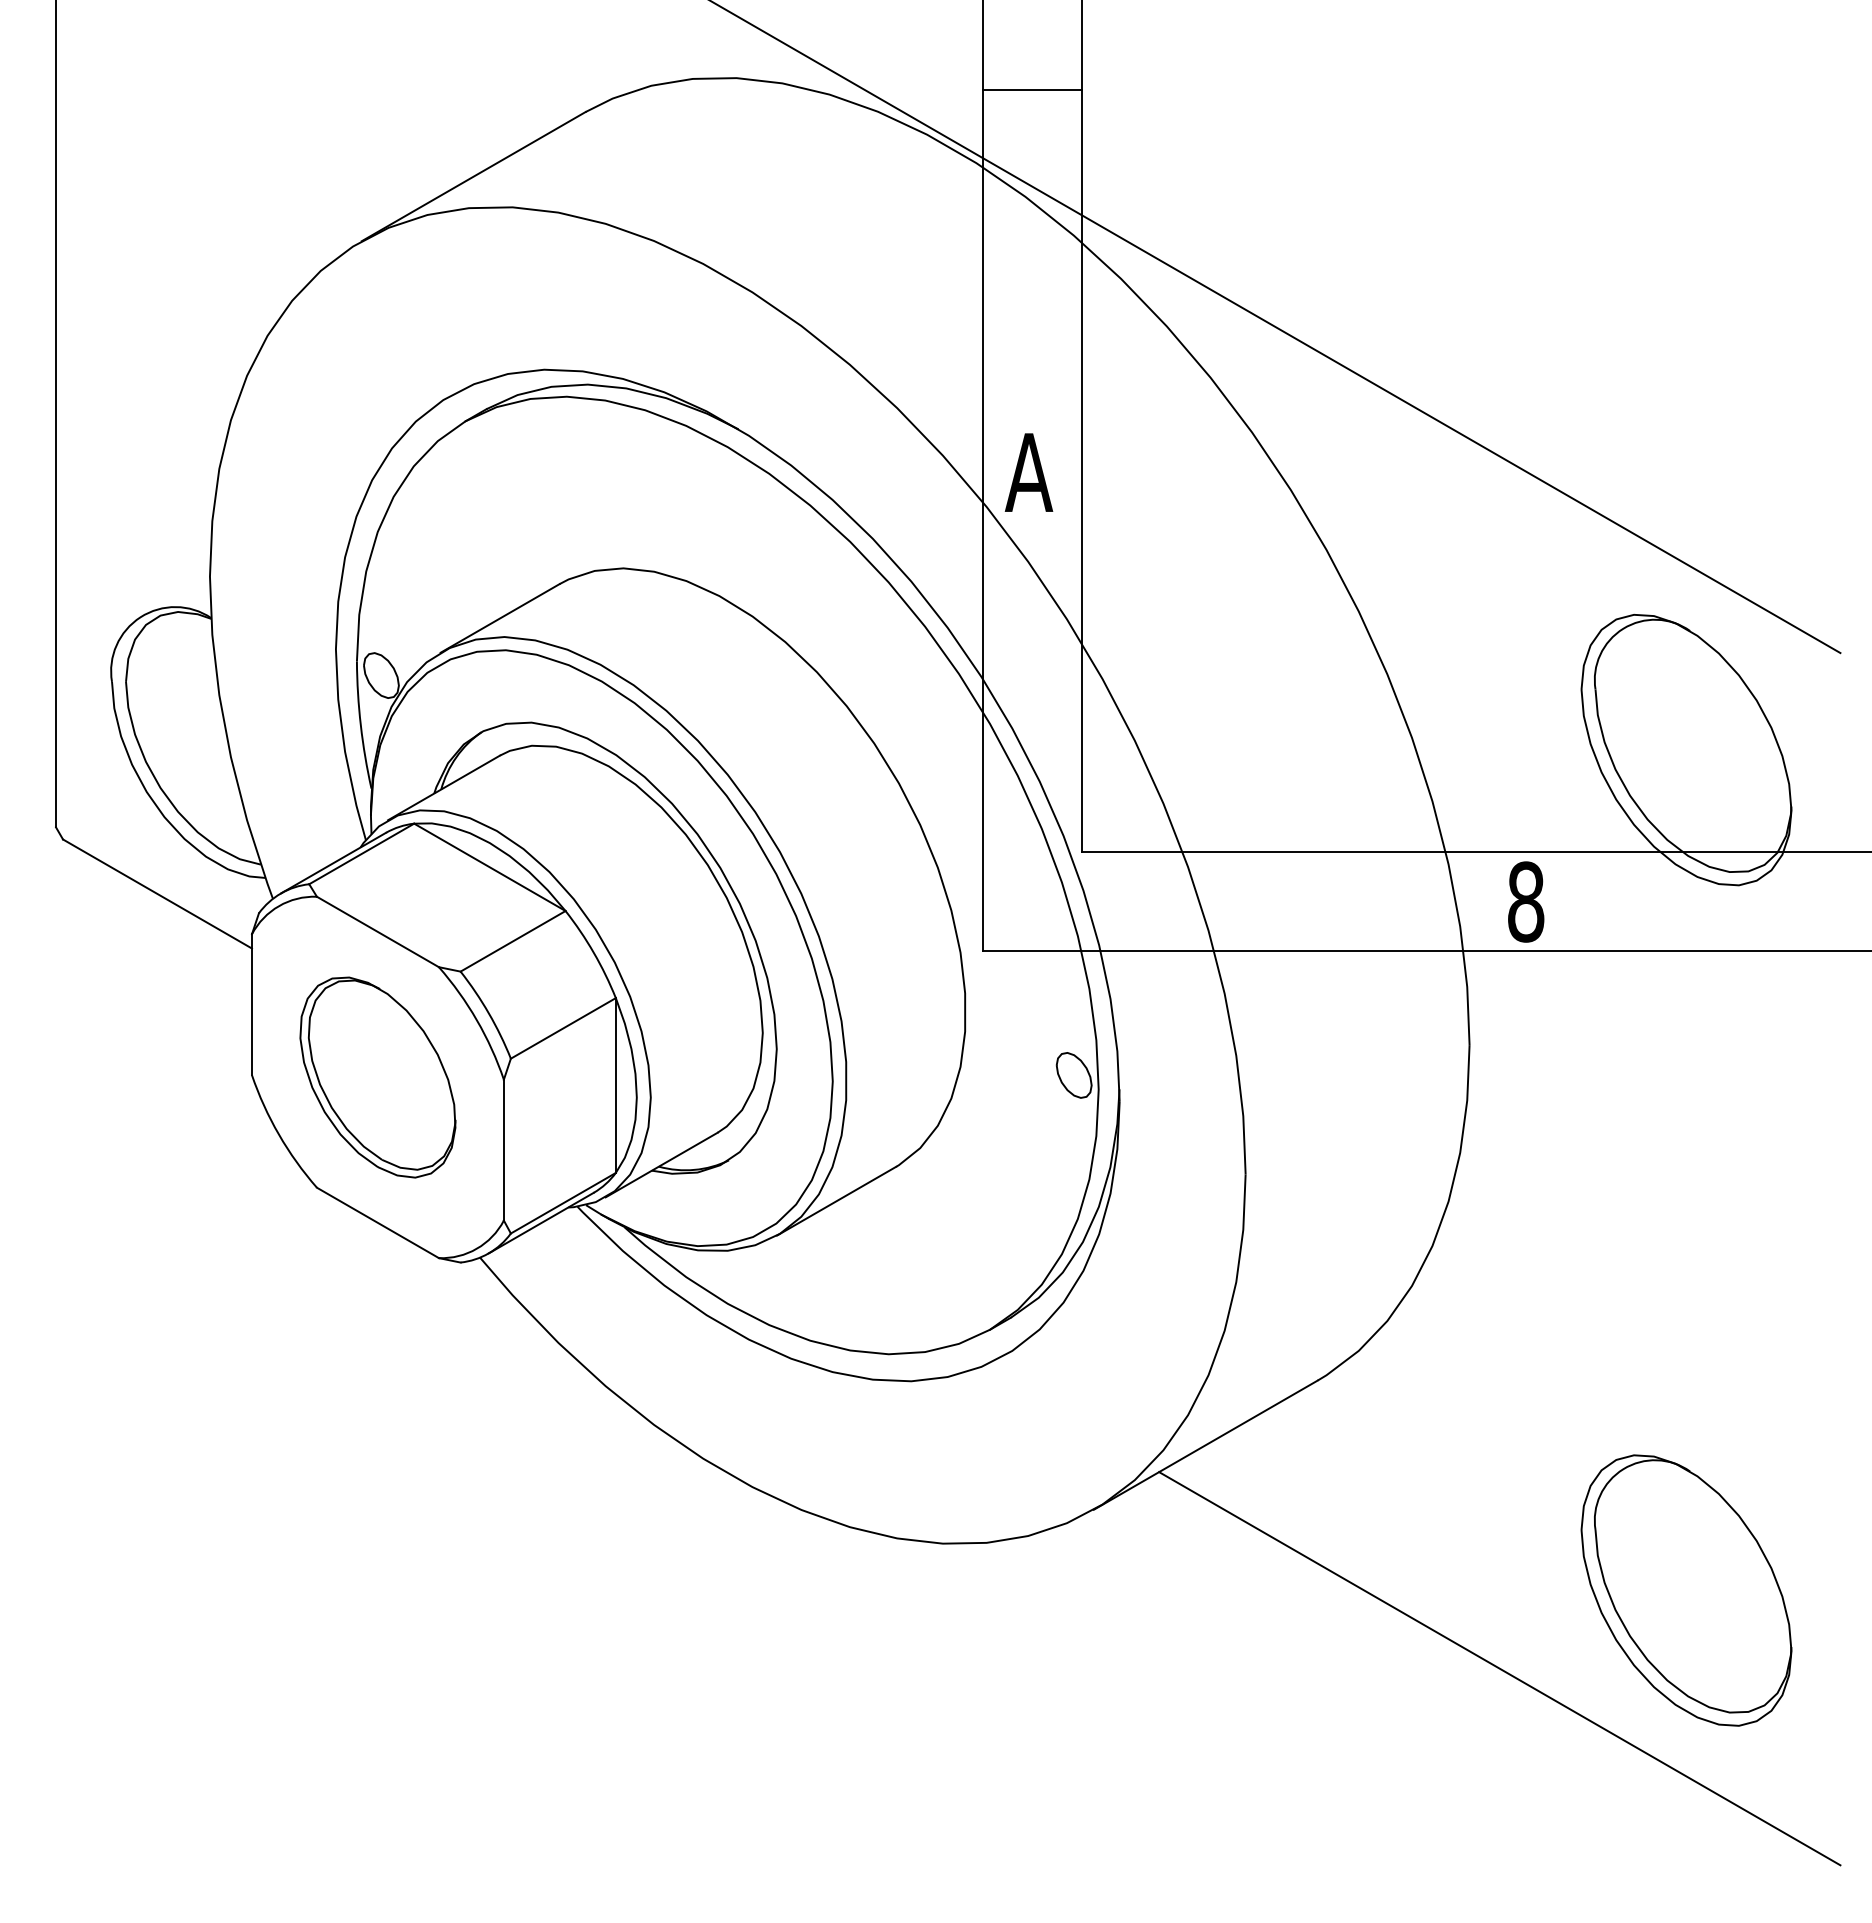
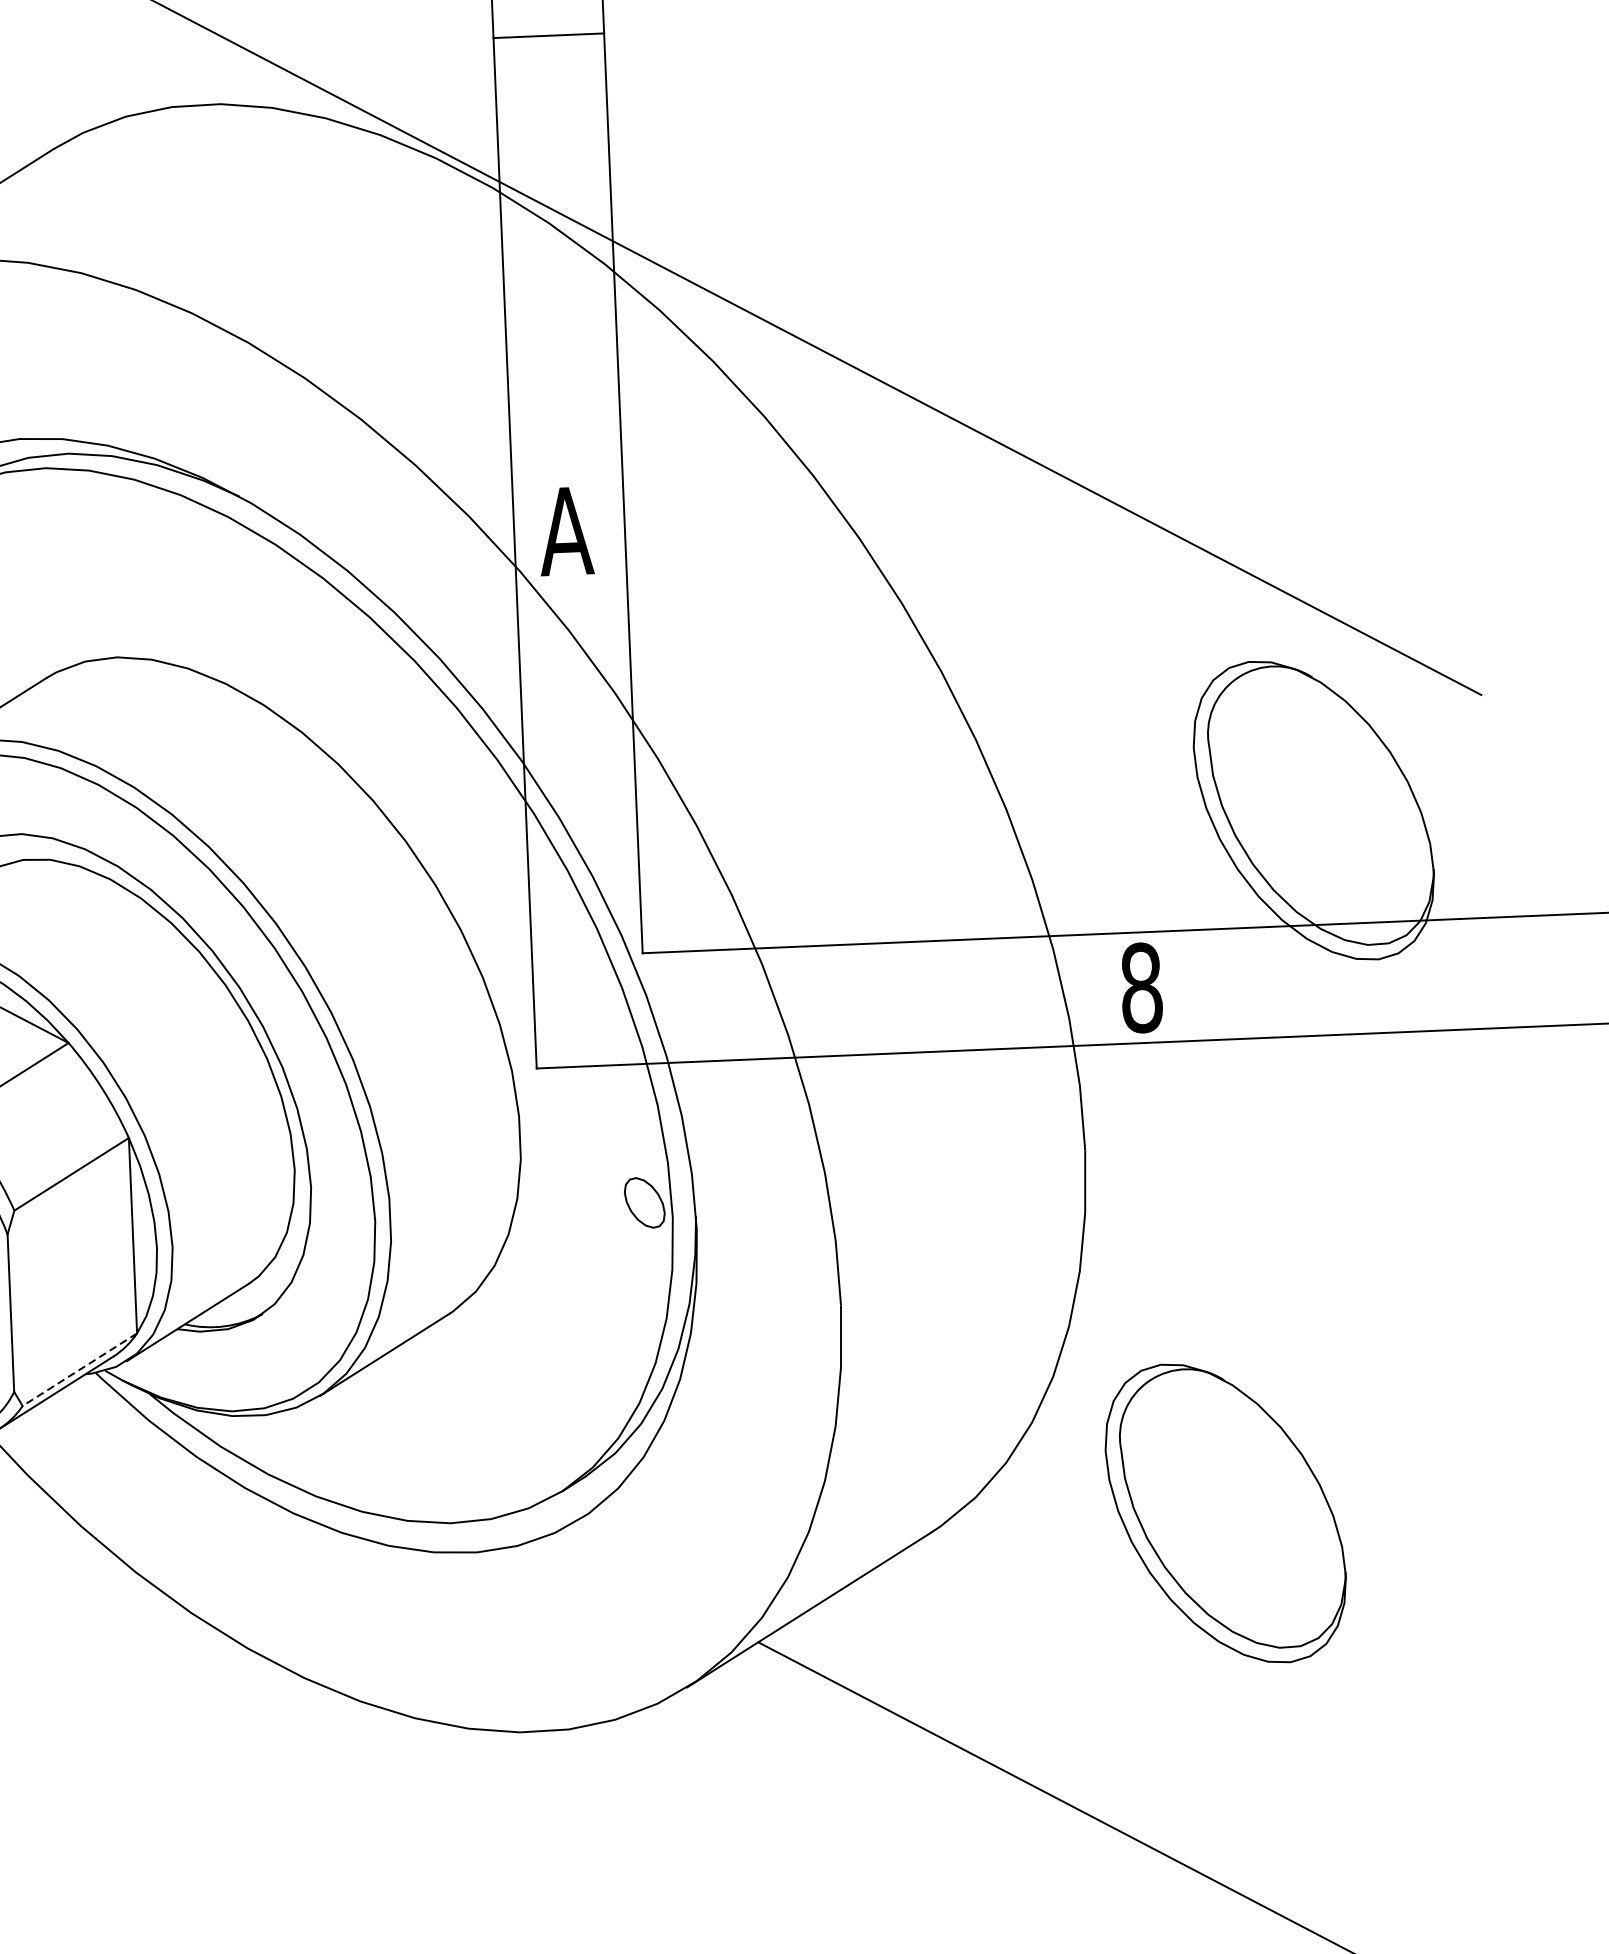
line: (1031, 90) -> (548, 35), moved
line: (563, 1203) -> (80, 1369), solid -> dashed
part: (1686, 1590) -> (1225, 1513), moved

